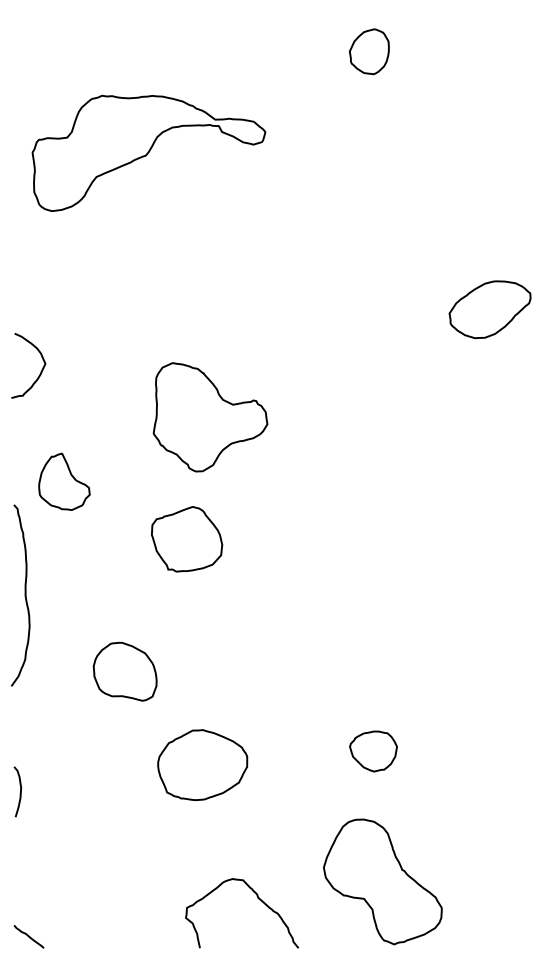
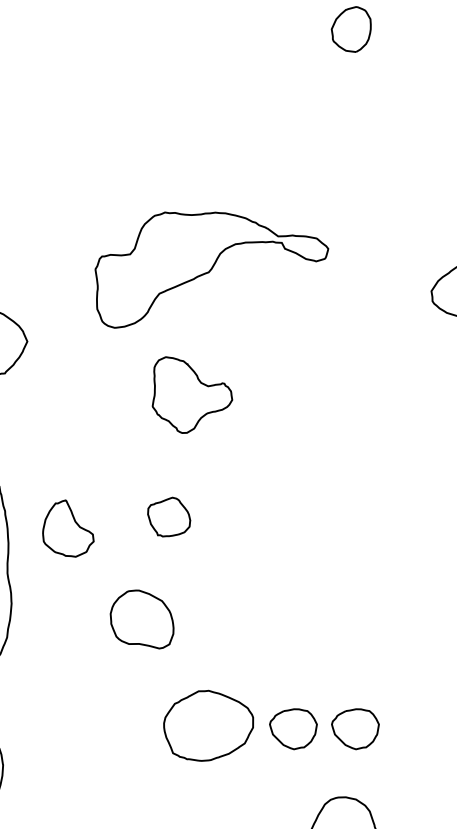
part: (148, 152) -> (211, 269), moved
part: (210, 417) -> (192, 395), size x0.7
part: (64, 481) -> (68, 528), moved
part: (187, 539) -> (169, 517), size x0.6
part: (124, 671) -> (141, 619), moved
part: (311, 751) -> (293, 729), added
part: (202, 764) -> (208, 725), moved

